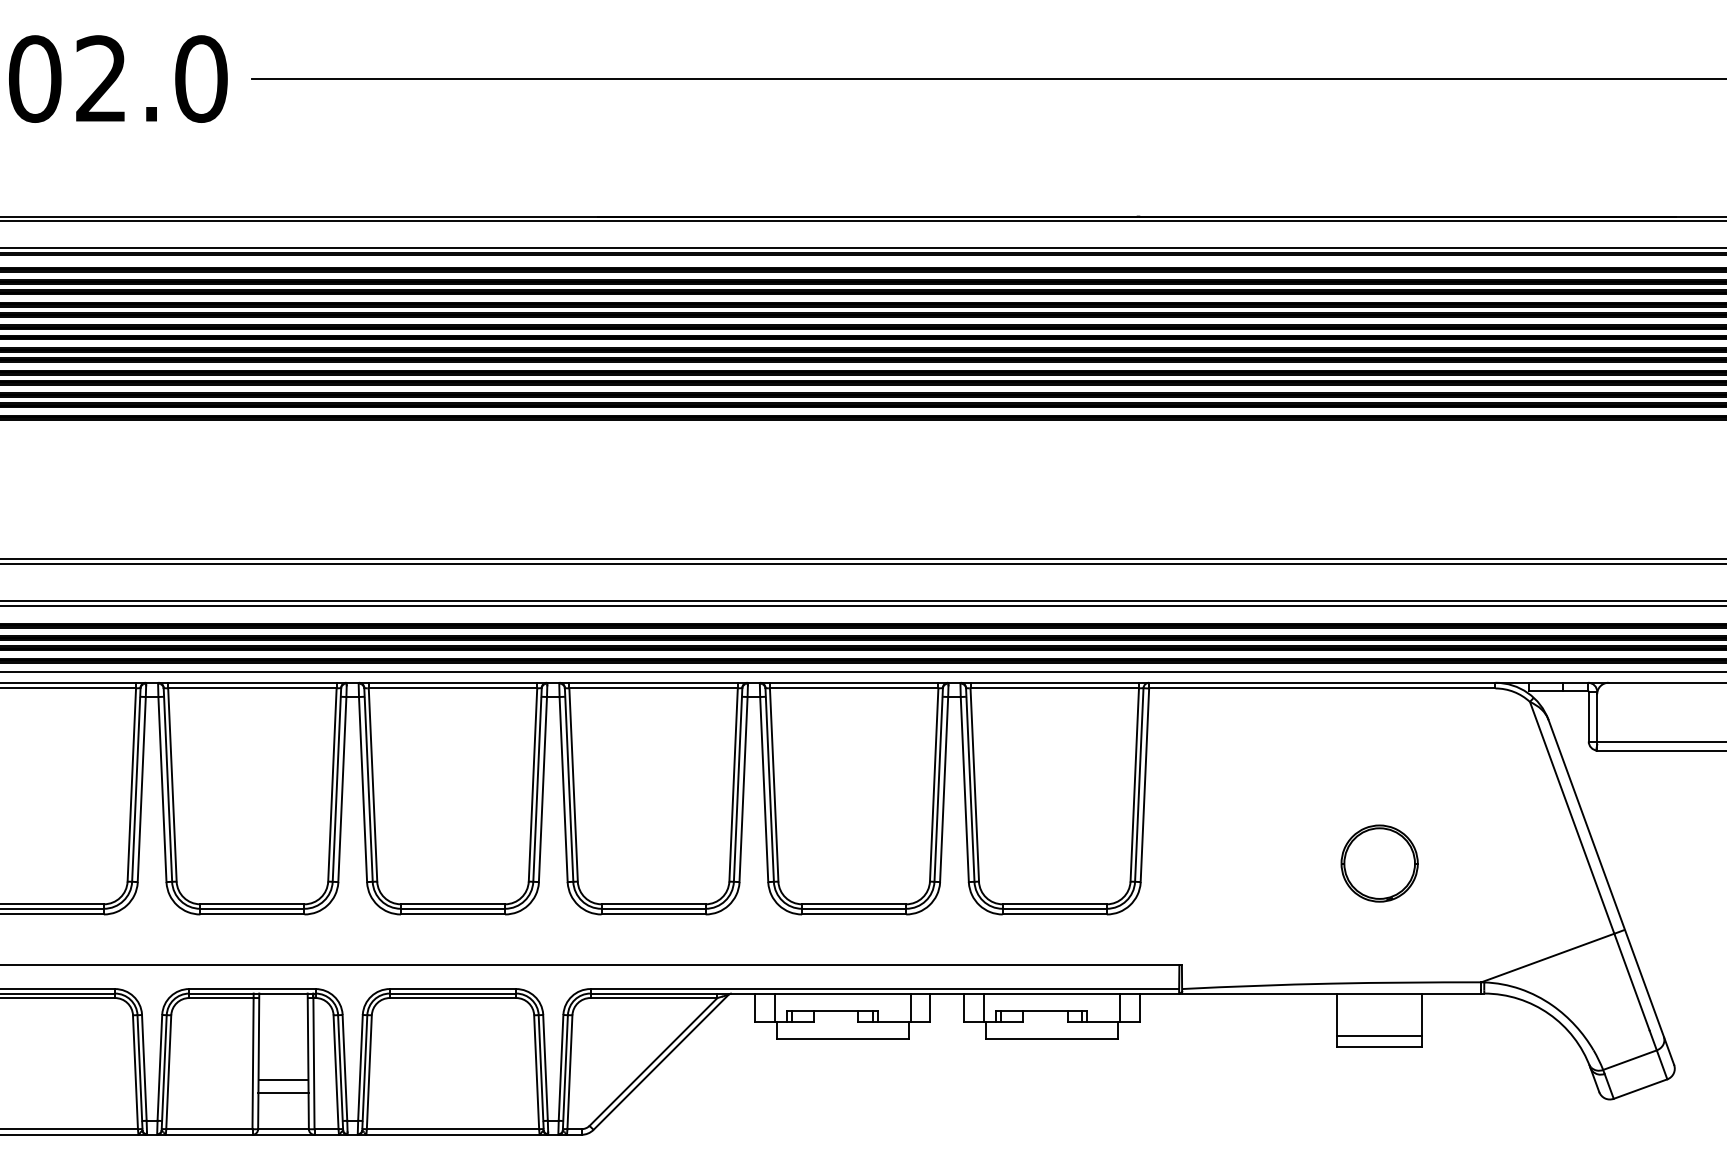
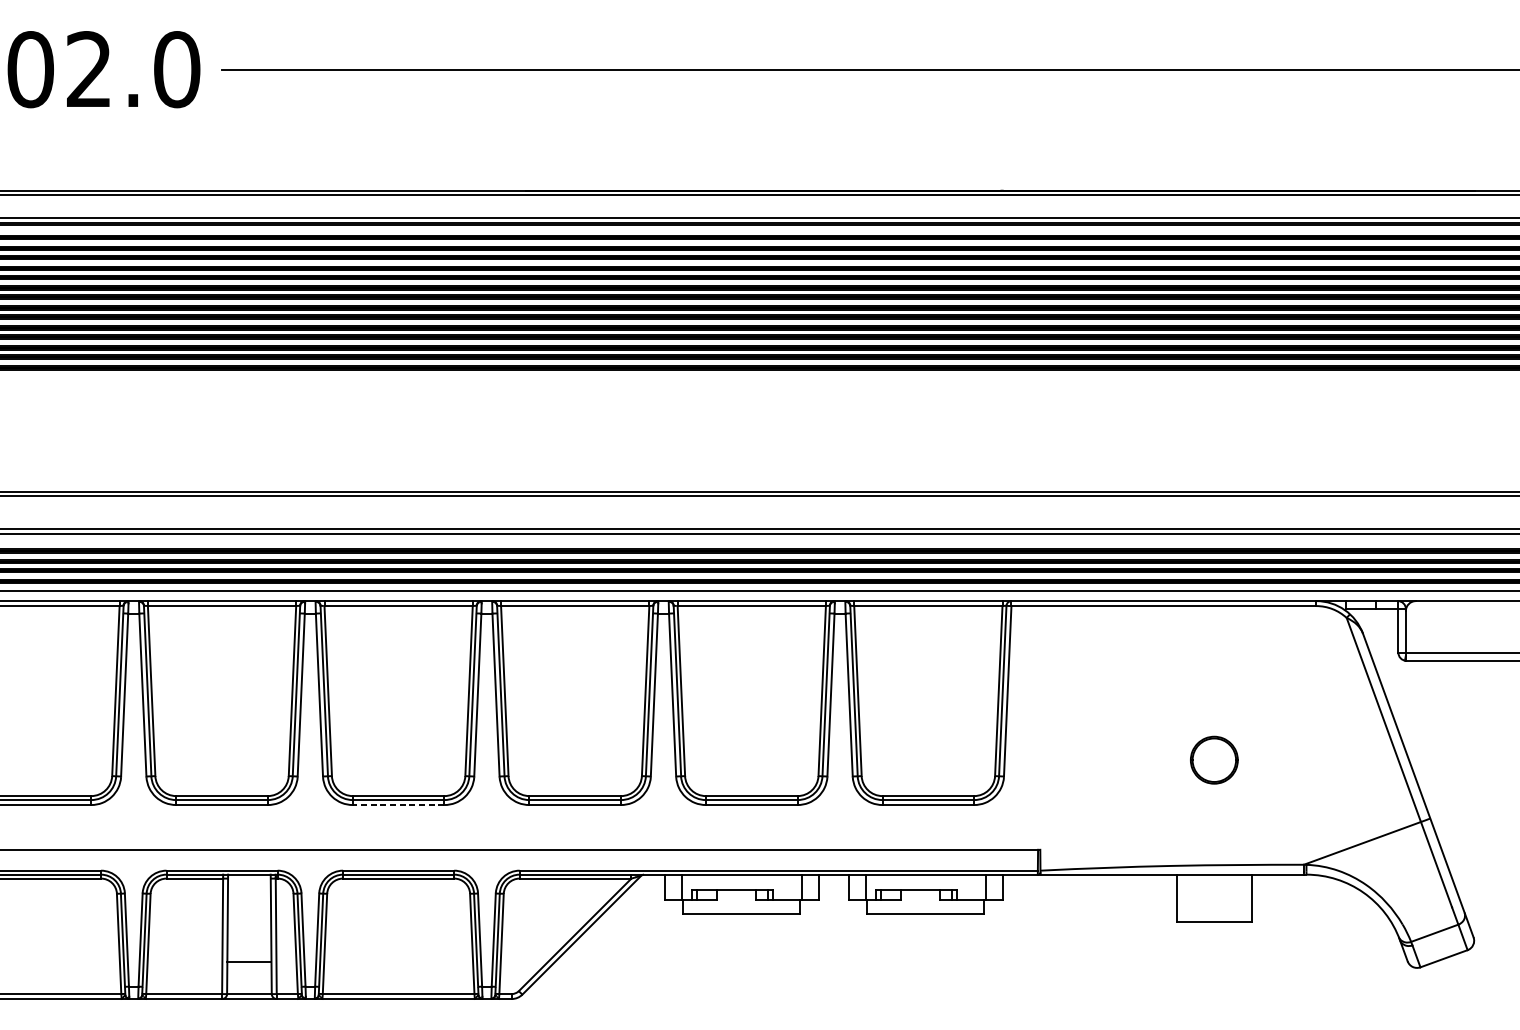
part: (1379, 863) -> (1214, 760), size x0.7
line: (452, 914) -> (398, 805), solid -> dashed
line: (1379, 1035) -> (1214, 911), removed
line: (283, 1080) -> (249, 951), removed

